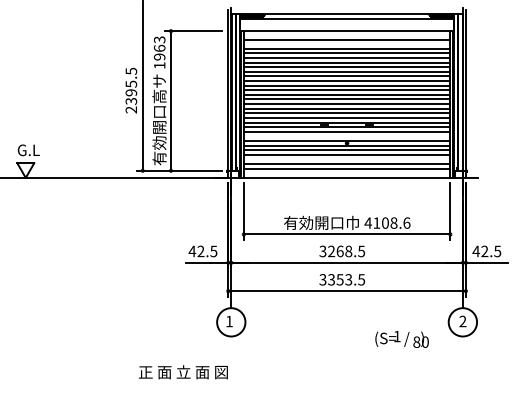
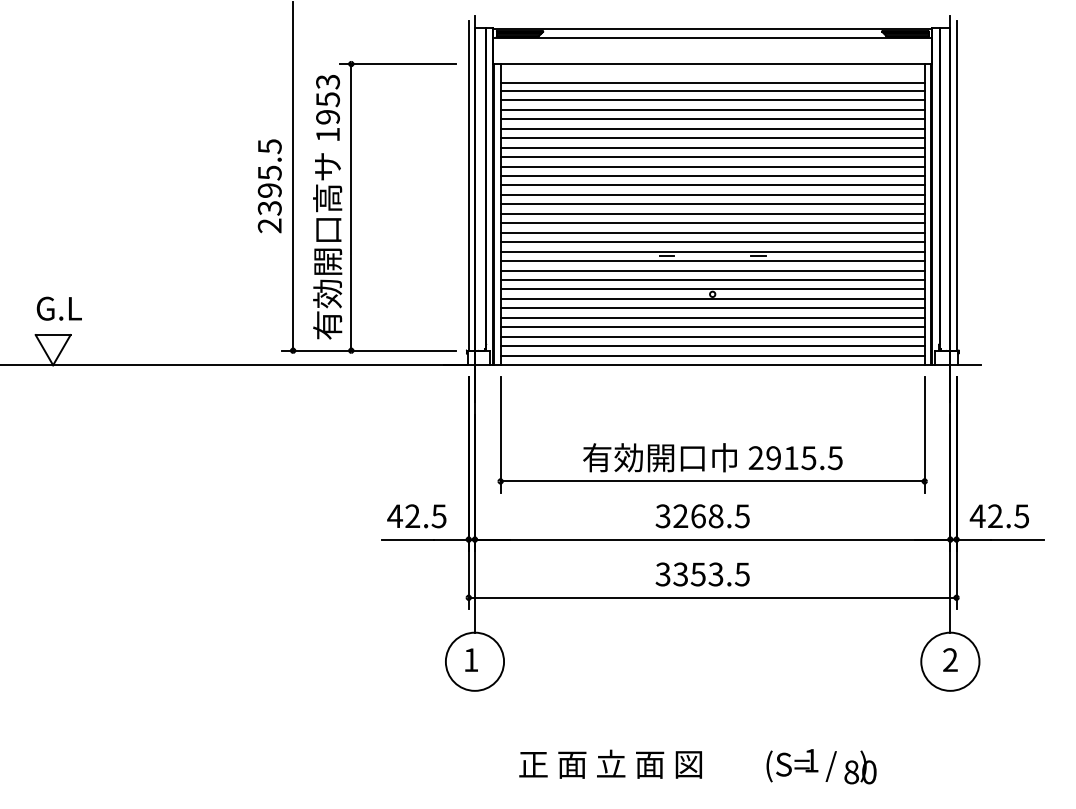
line: (346, 44) -> (711, 91), added
text: (159, 47) -> (327, 97), 1963 -> 1953
line: (346, 136) -> (711, 280), added
line: (346, 159) -> (711, 327), added
line: (346, 173) -> (711, 356), added
text: (387, 222) -> (795, 456), 4108.6 -> 2915.5
text: (401, 339) -> (820, 766), moved
text: (183, 372) -> (610, 764), moved

